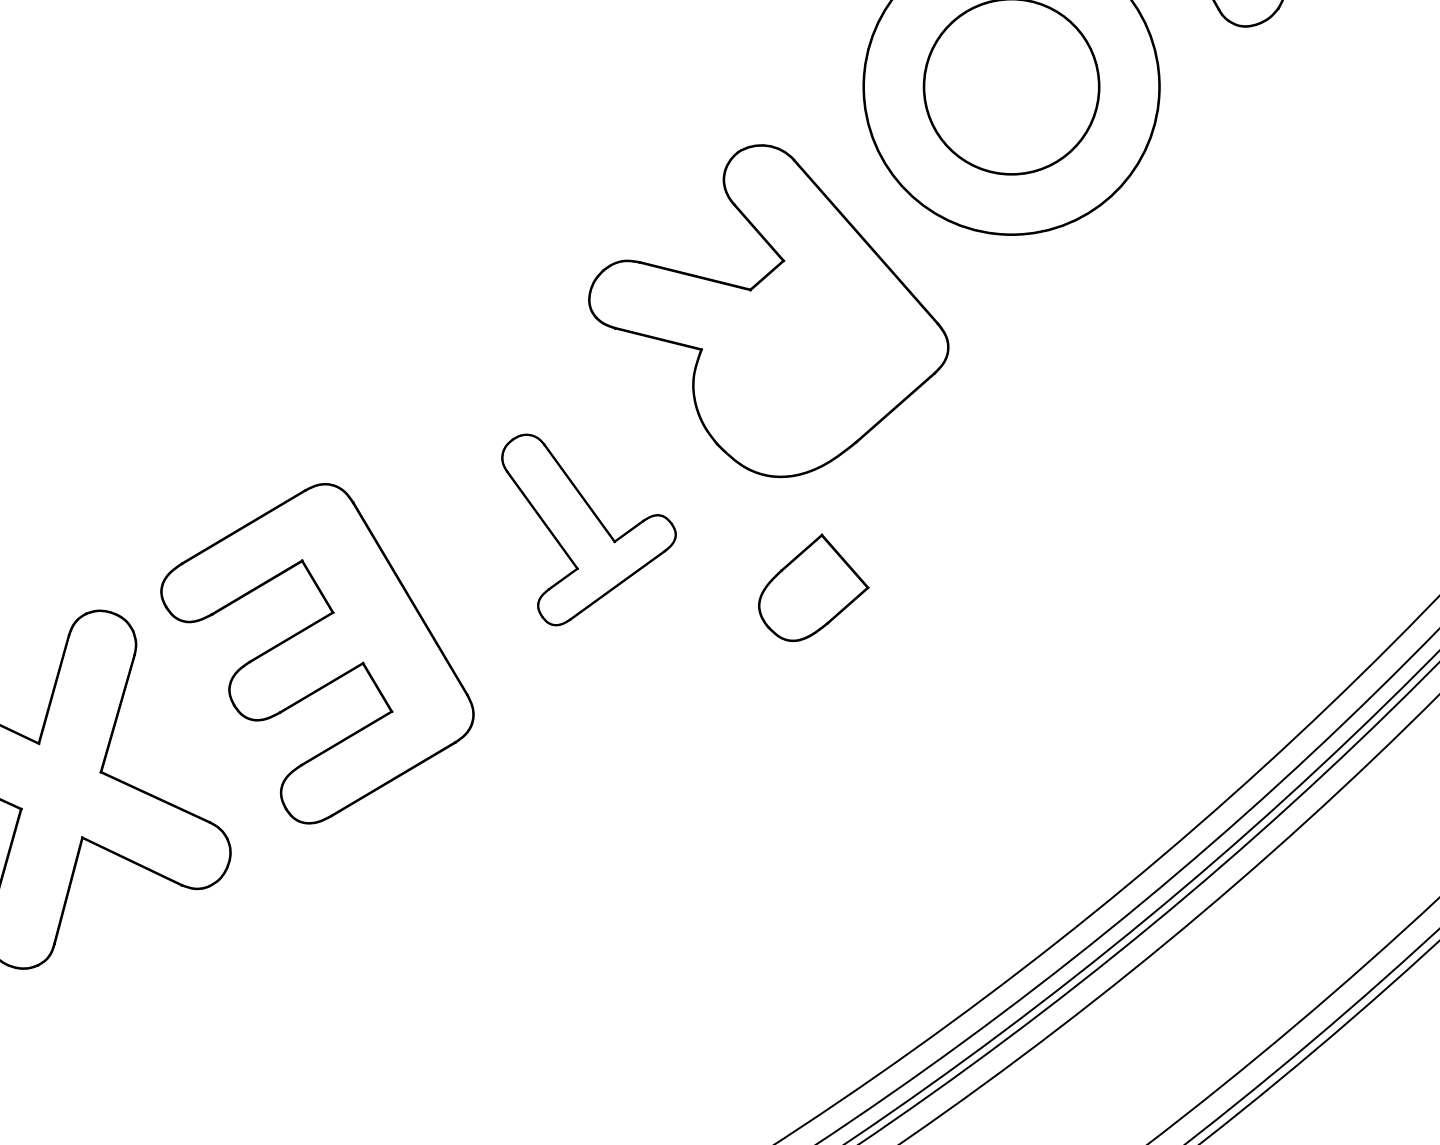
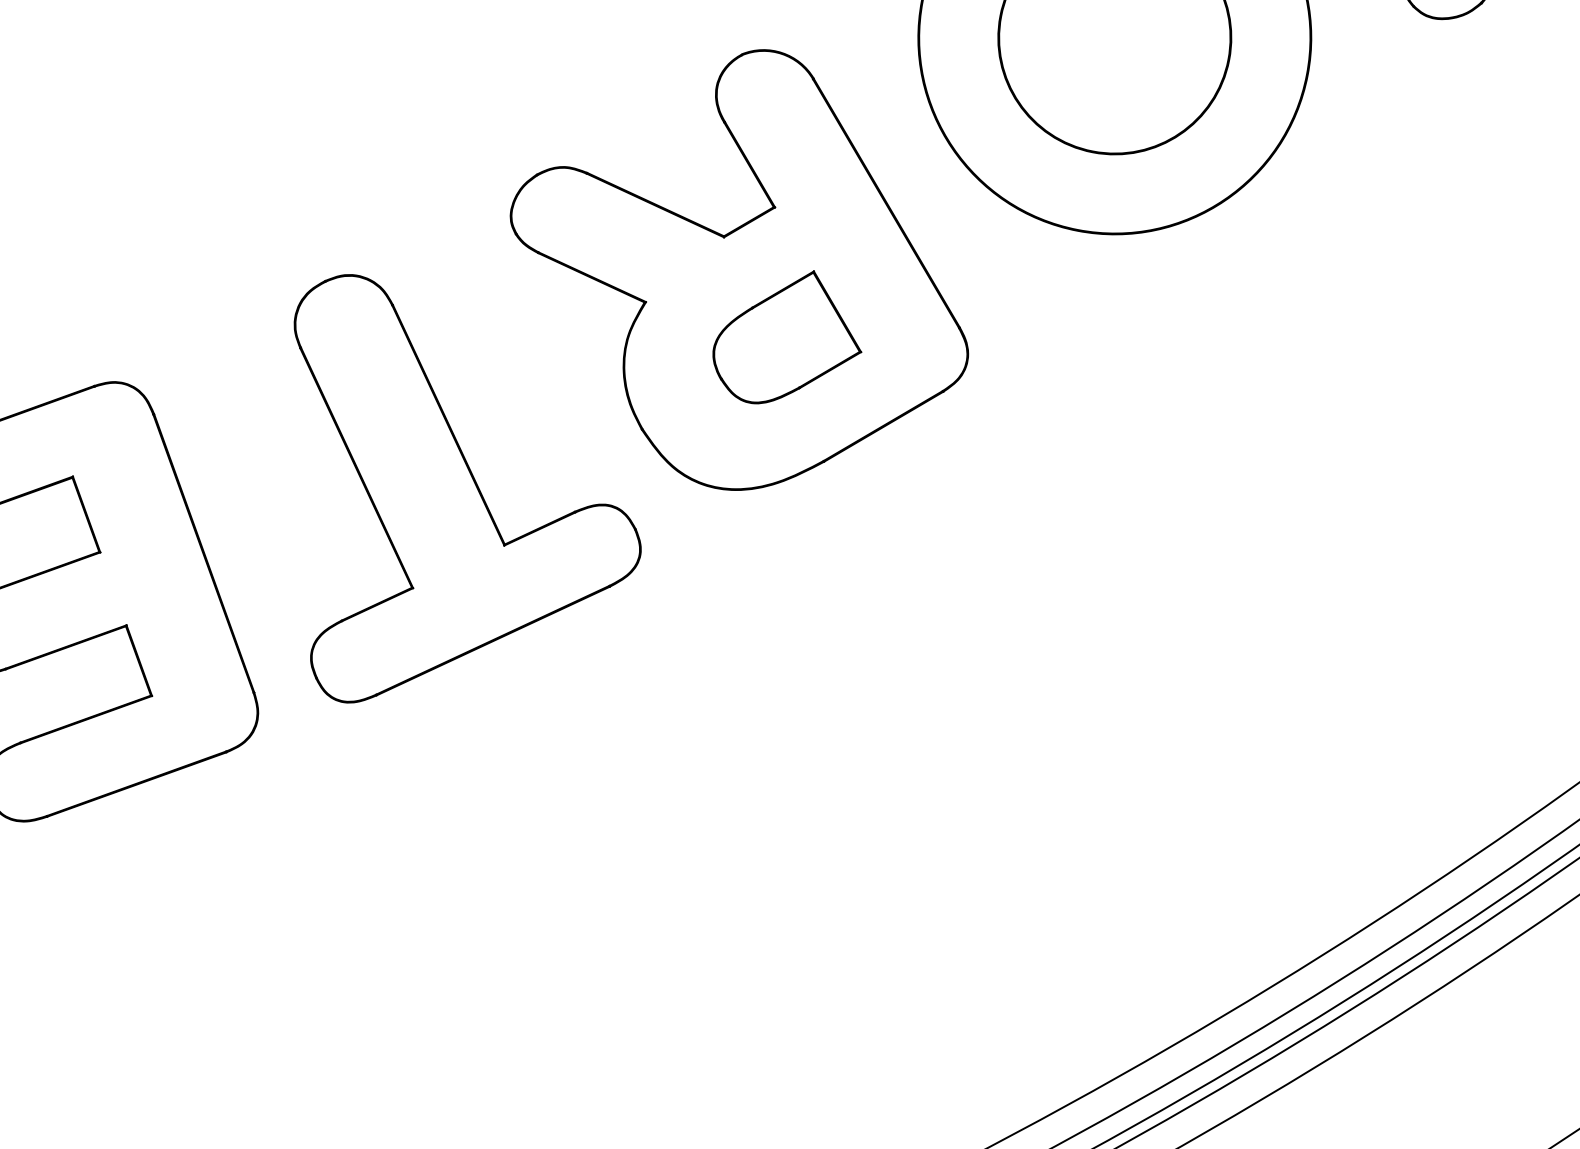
part: (588, 529) -> (453, 508), size x1.67
part: (813, 587) -> (789, 337), moved

